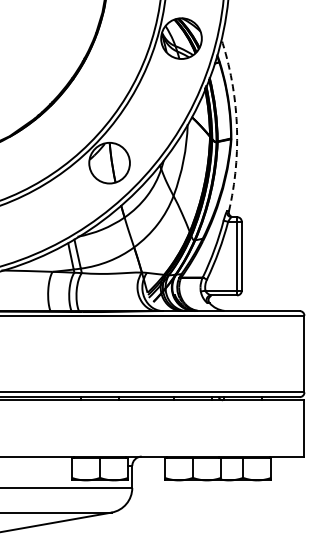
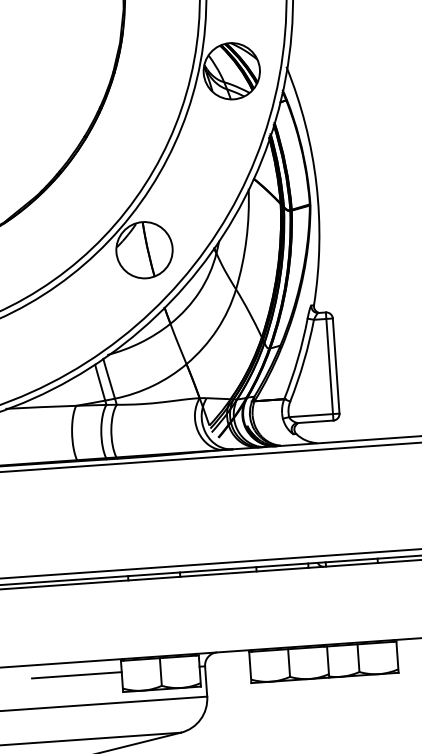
arc: (236, 124) -> (316, 184), dashed -> solid
line: (39, 465) -> (76, 674), added

